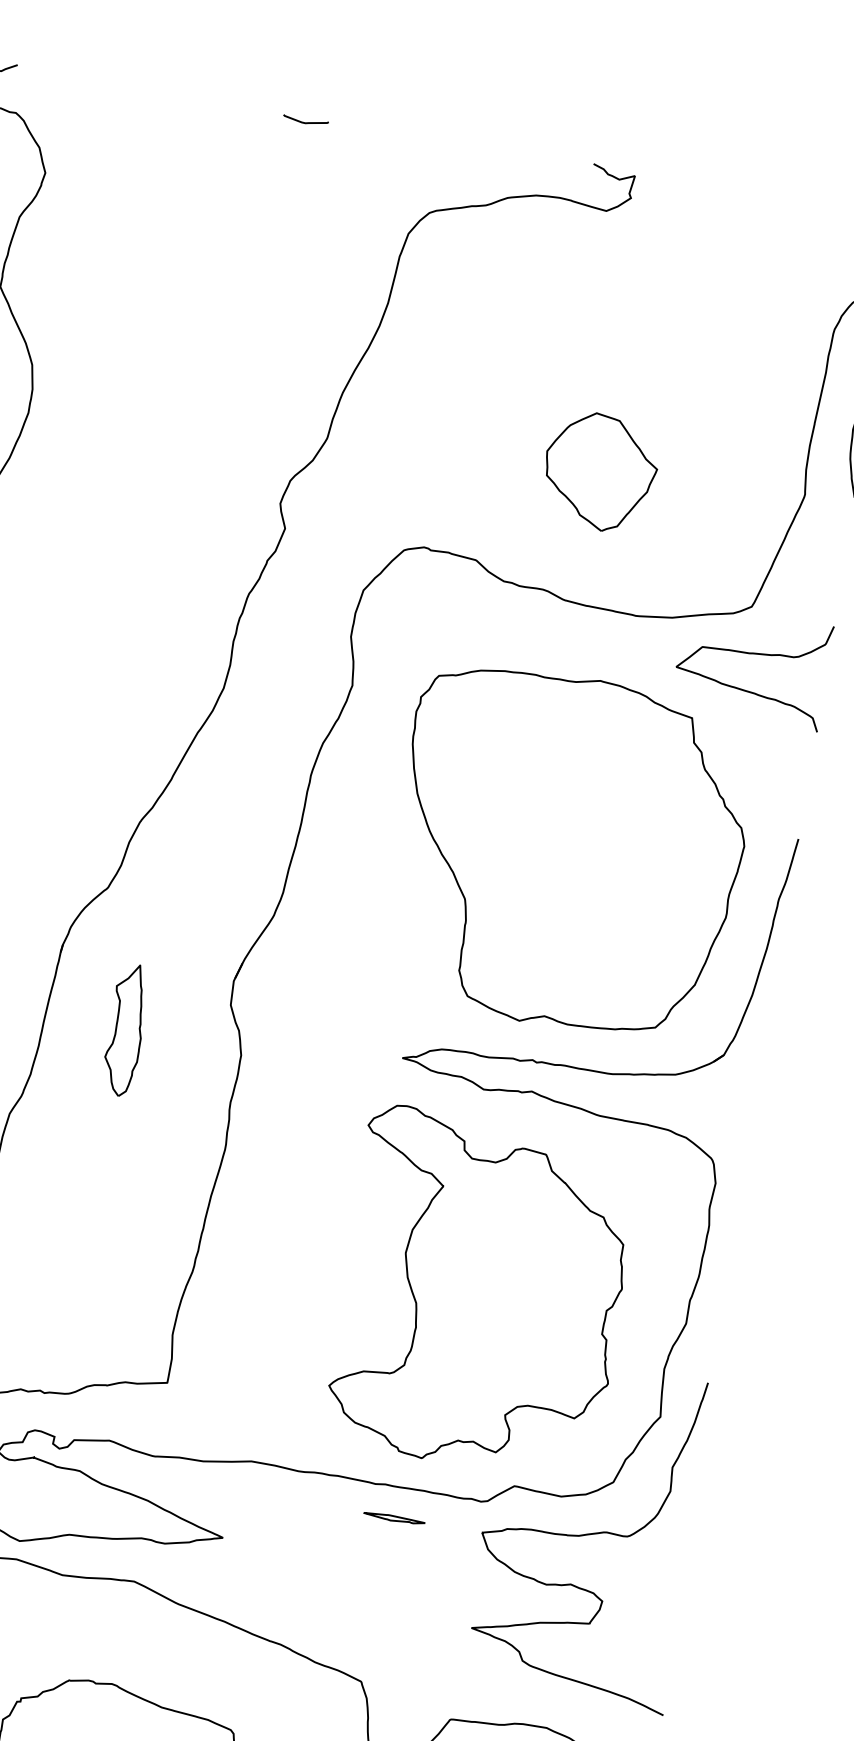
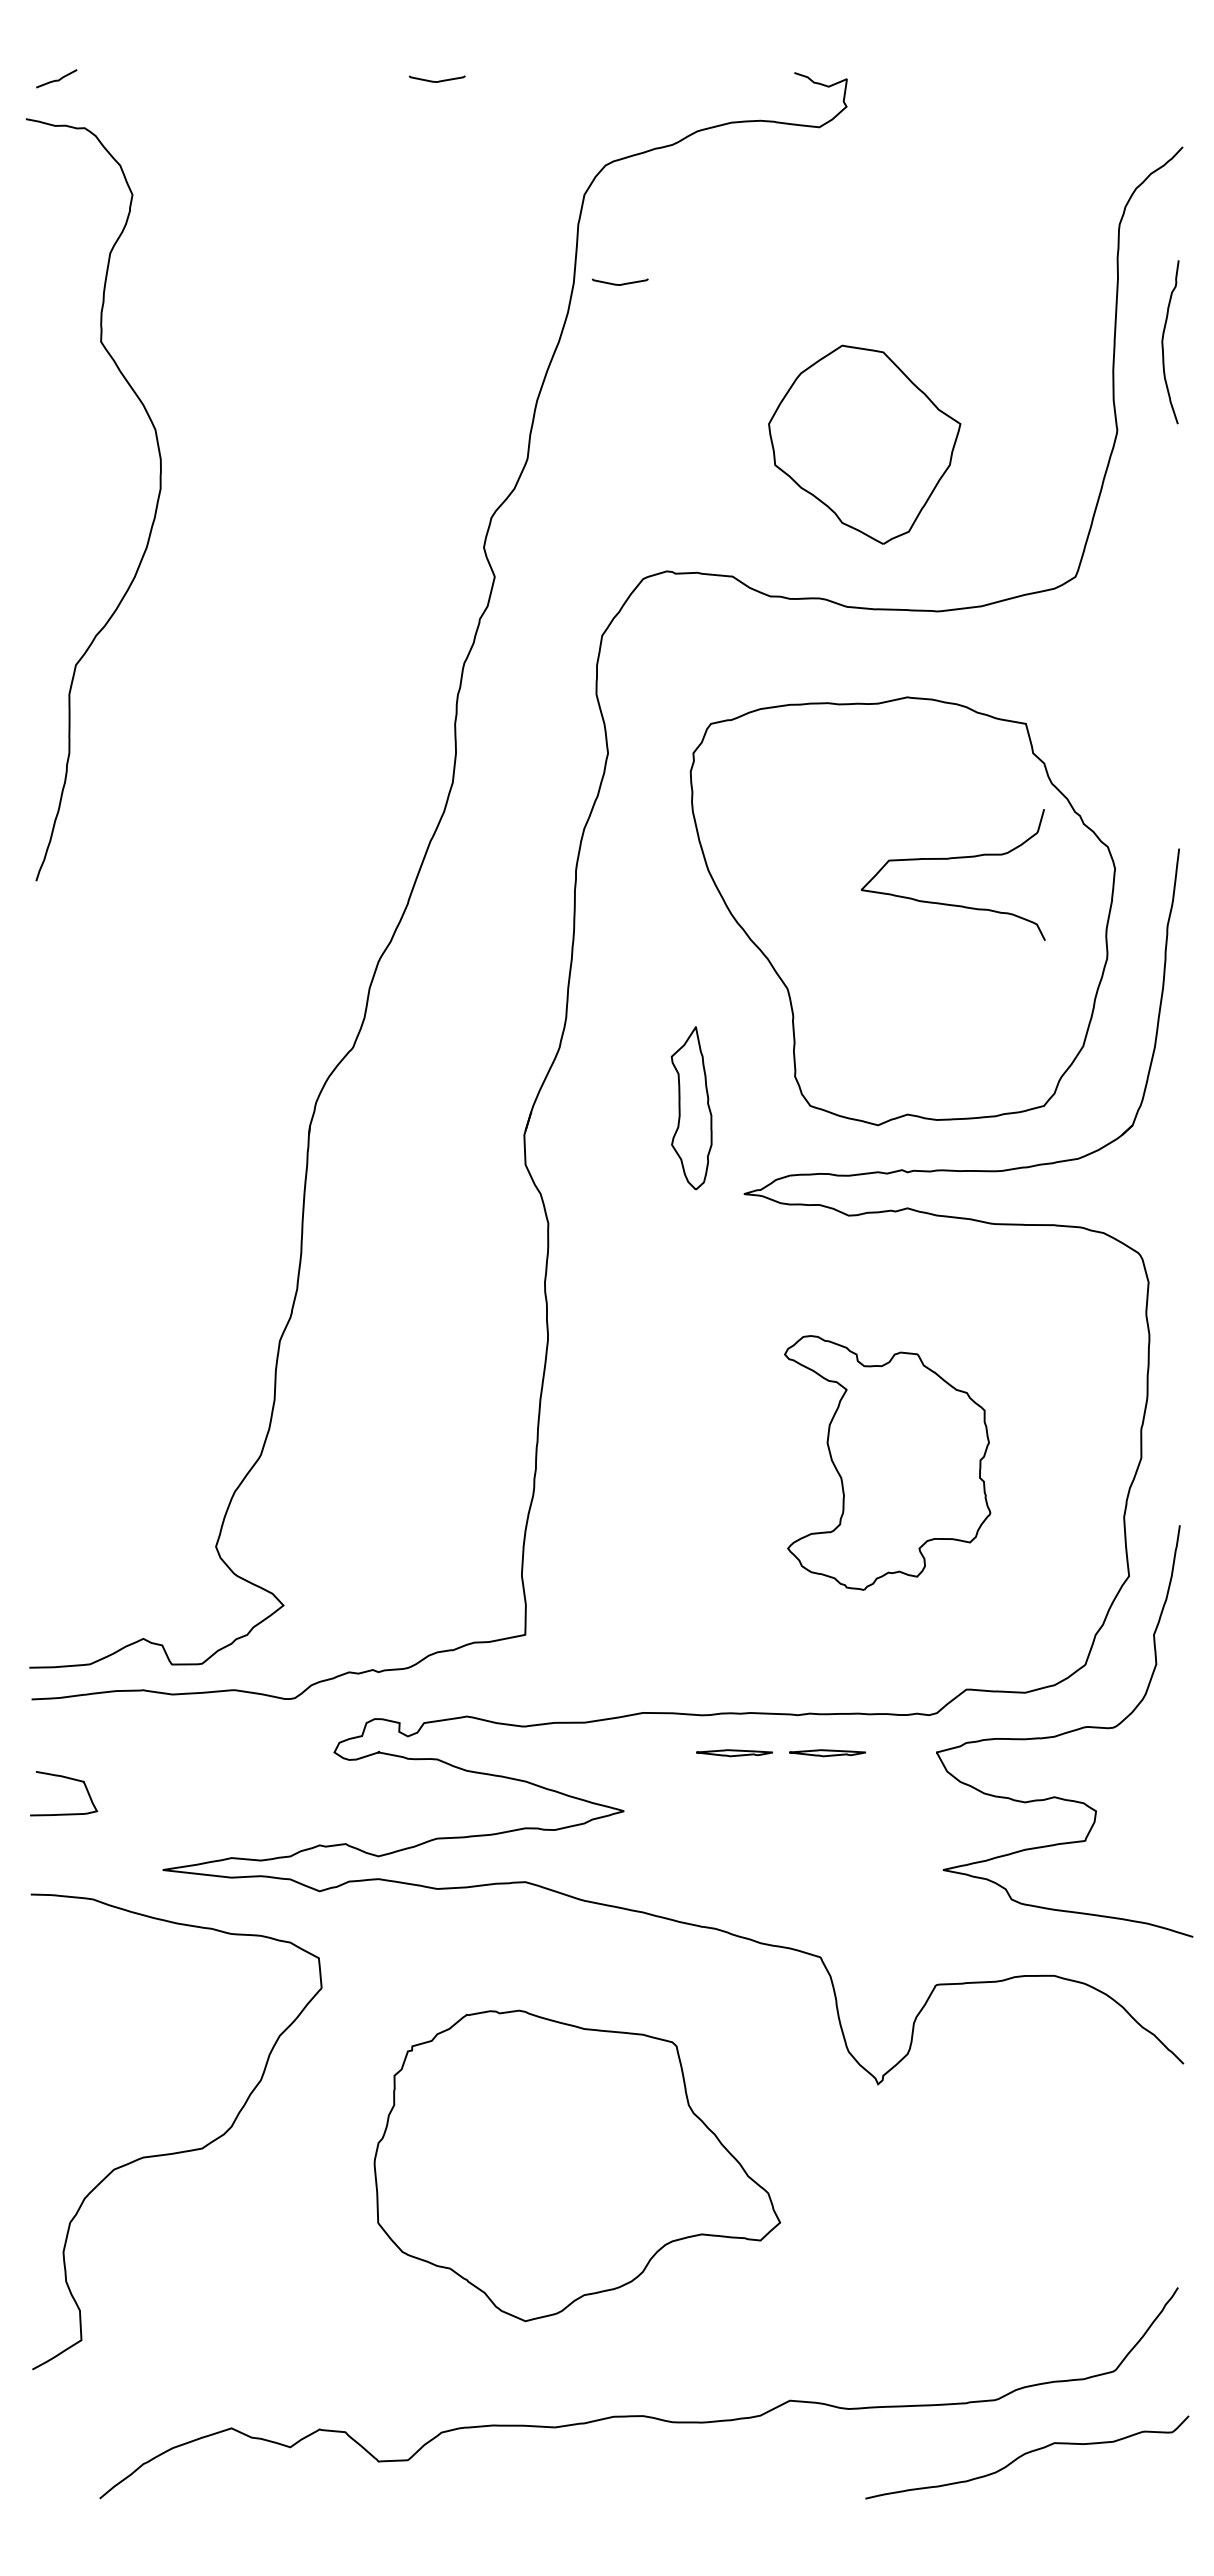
curve: (426, 309) -> (621, 283), added
part: (600, 471) -> (864, 444), size x1.4
curve: (752, 654) -> (951, 859), moved
part: (125, 1030) -> (691, 1108), moved
part: (481, 1293) -> (887, 1462), size x0.6
part: (319, 1506) -> (734, 1753), added

